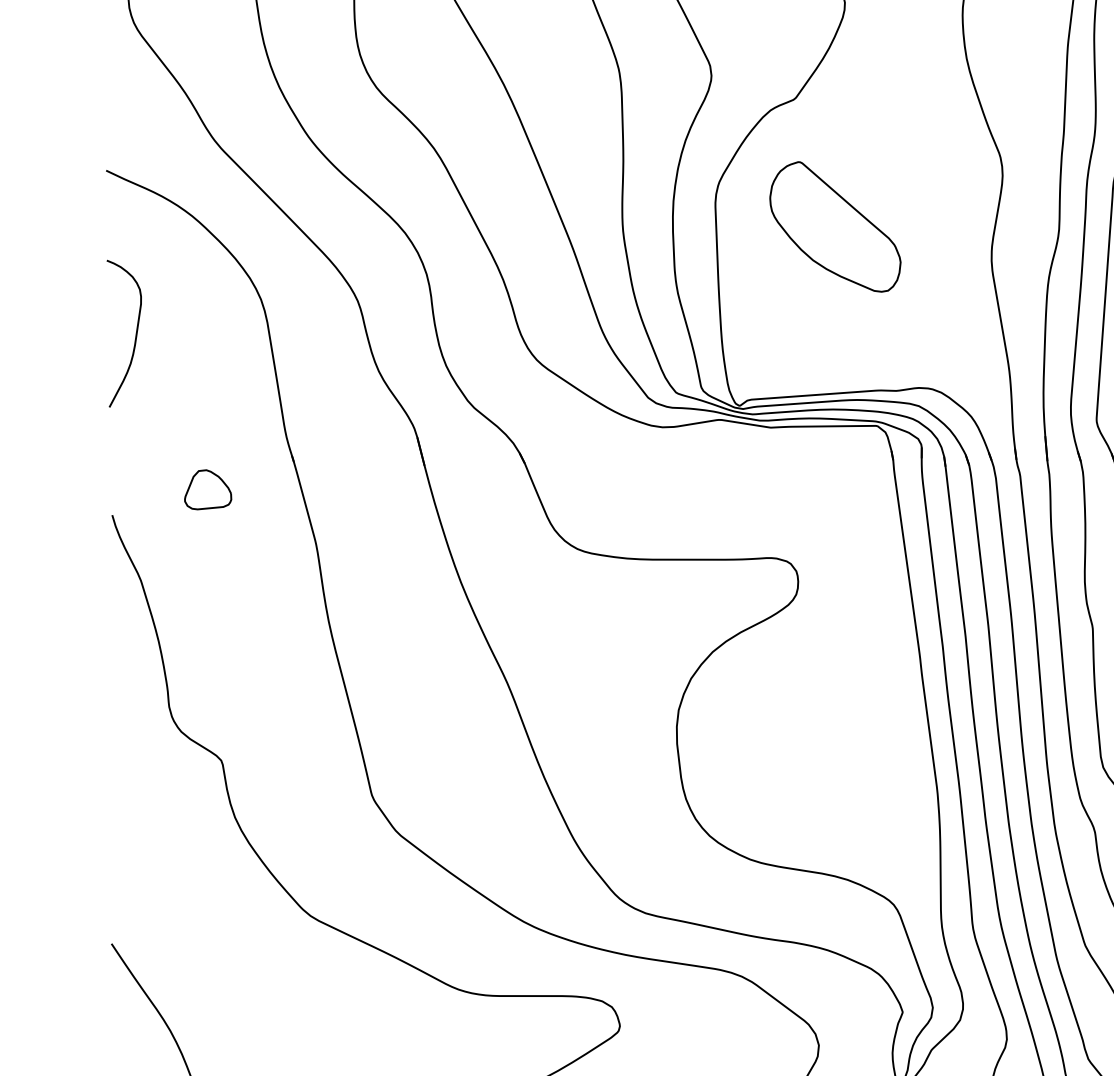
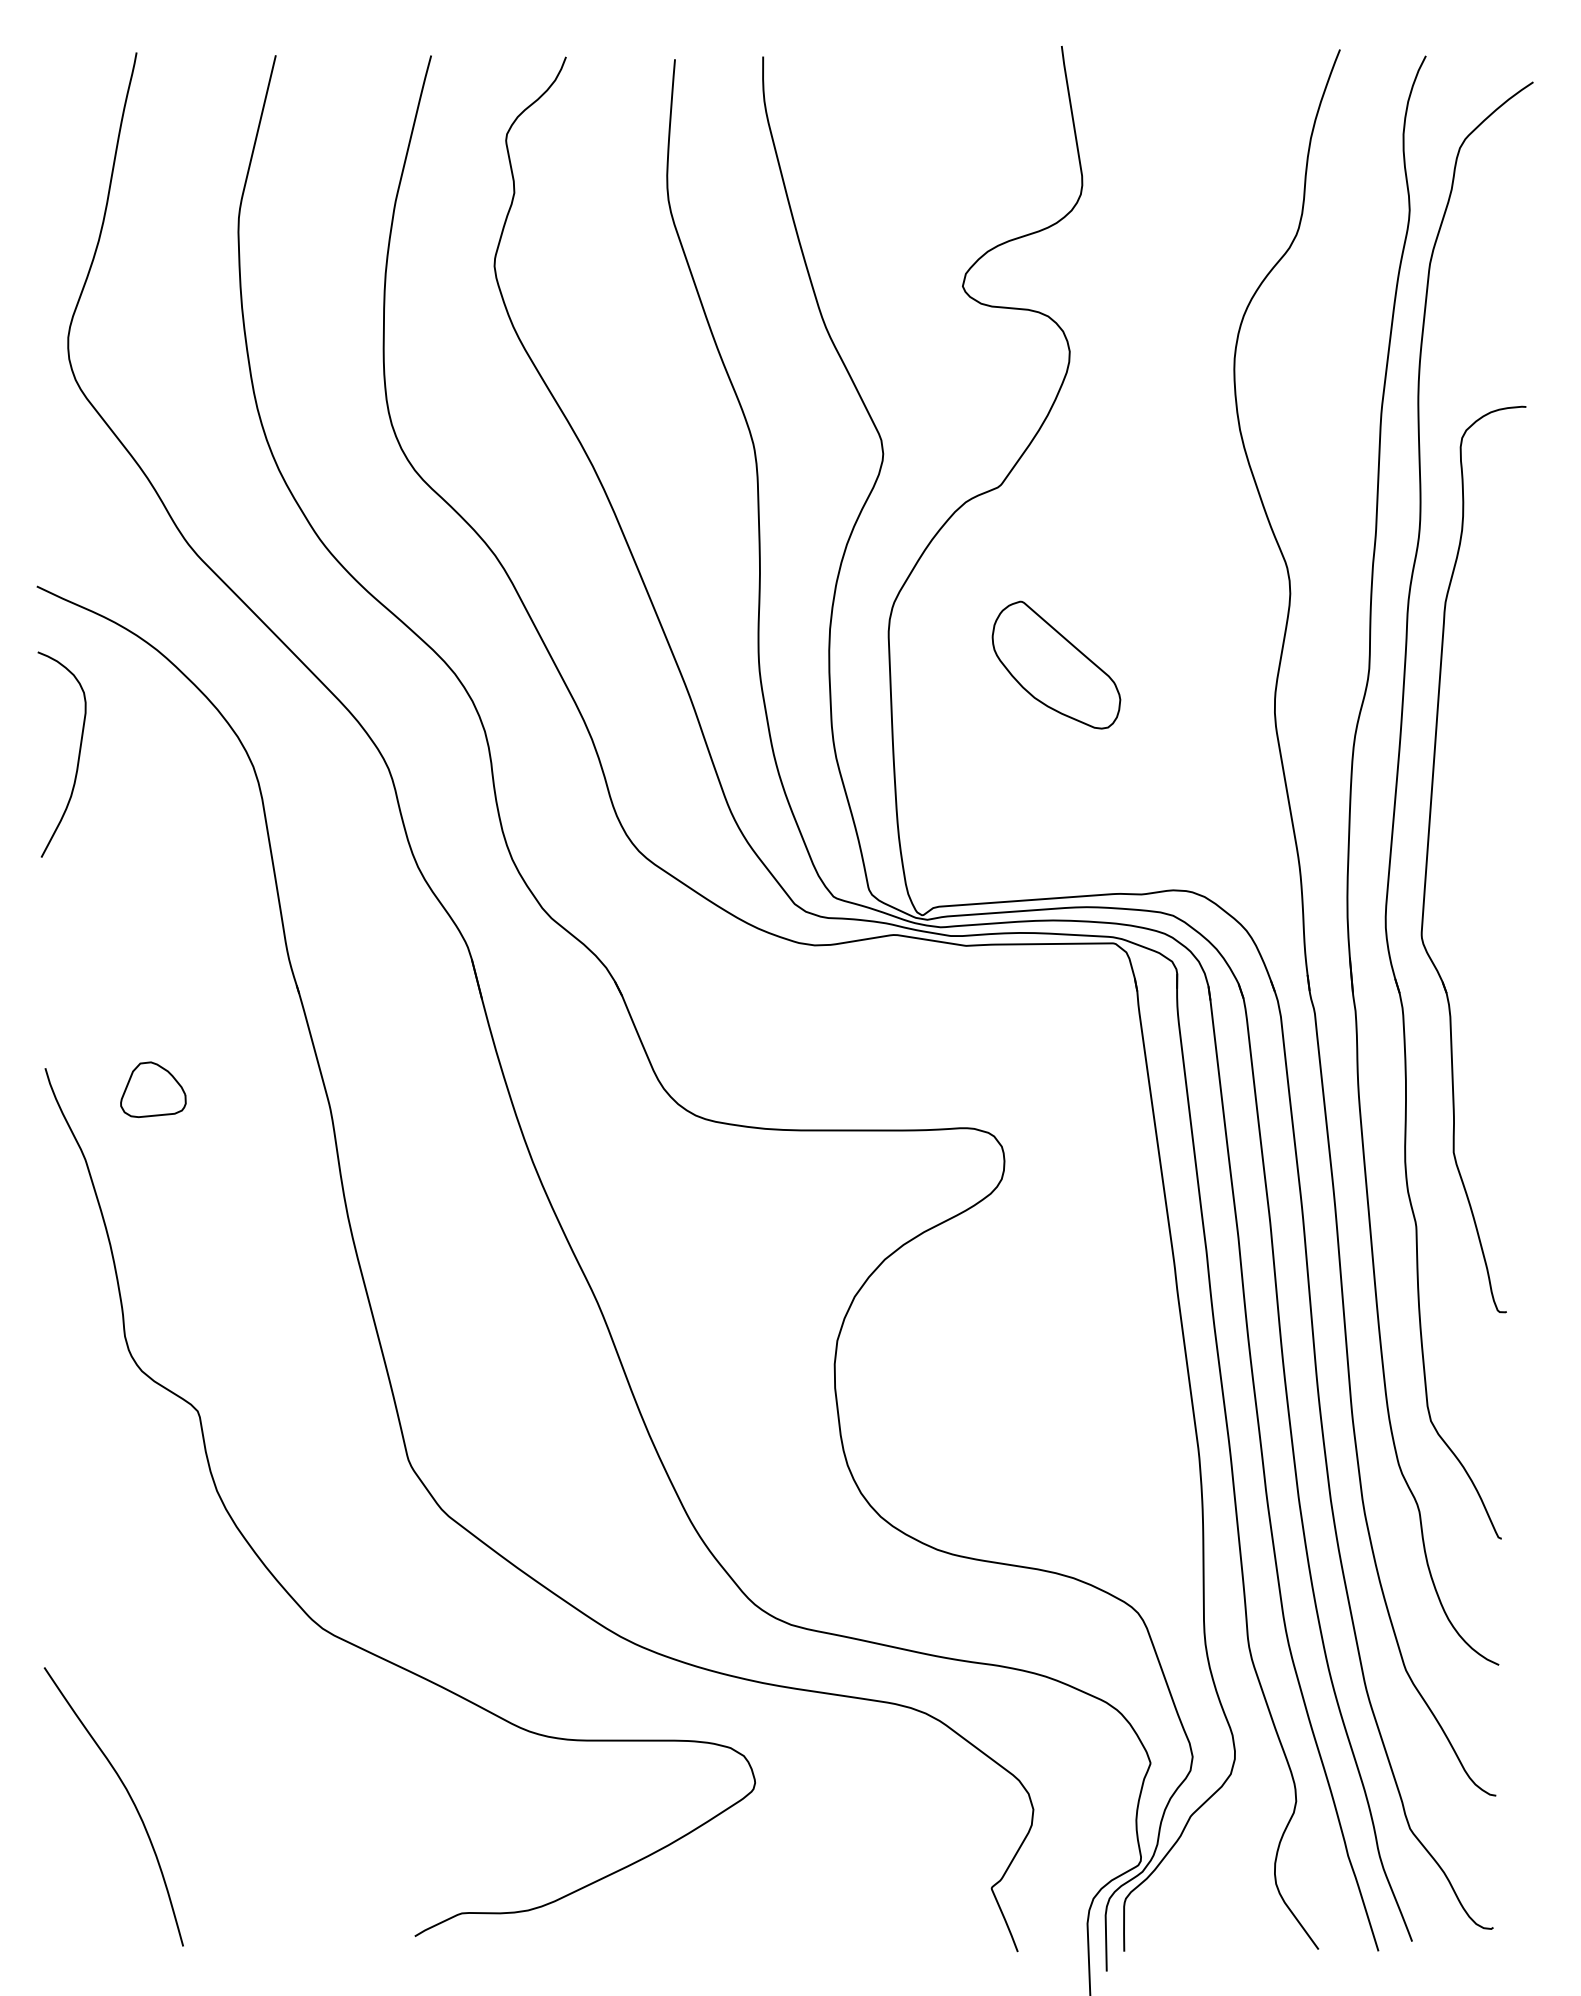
part: (835, 226) -> (1056, 664), size x0.7
curve: (135, 337) -> (77, 759), moved
part: (208, 489) -> (153, 1089), moved

